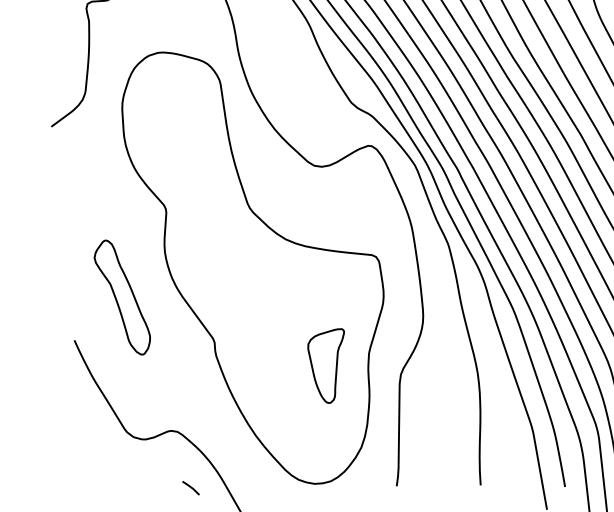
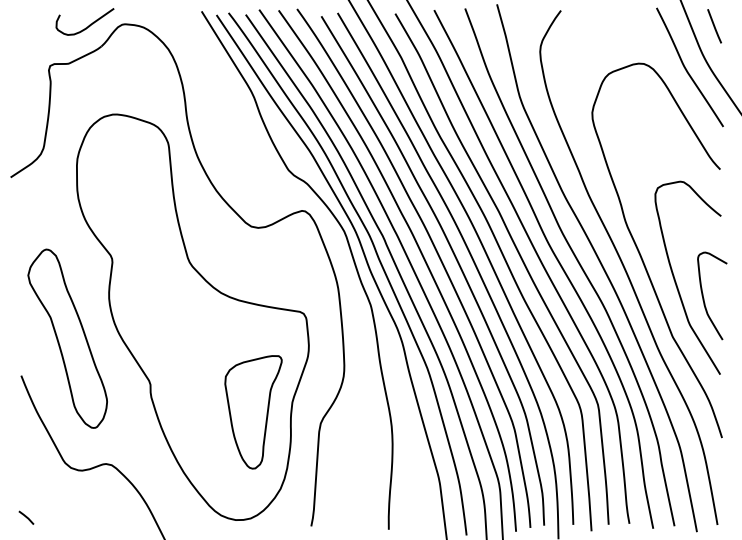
part: (122, 297) -> (67, 338), size x1.67
part: (327, 366) -> (253, 412), size x1.67
line: (191, 487) -> (26, 517), moved

